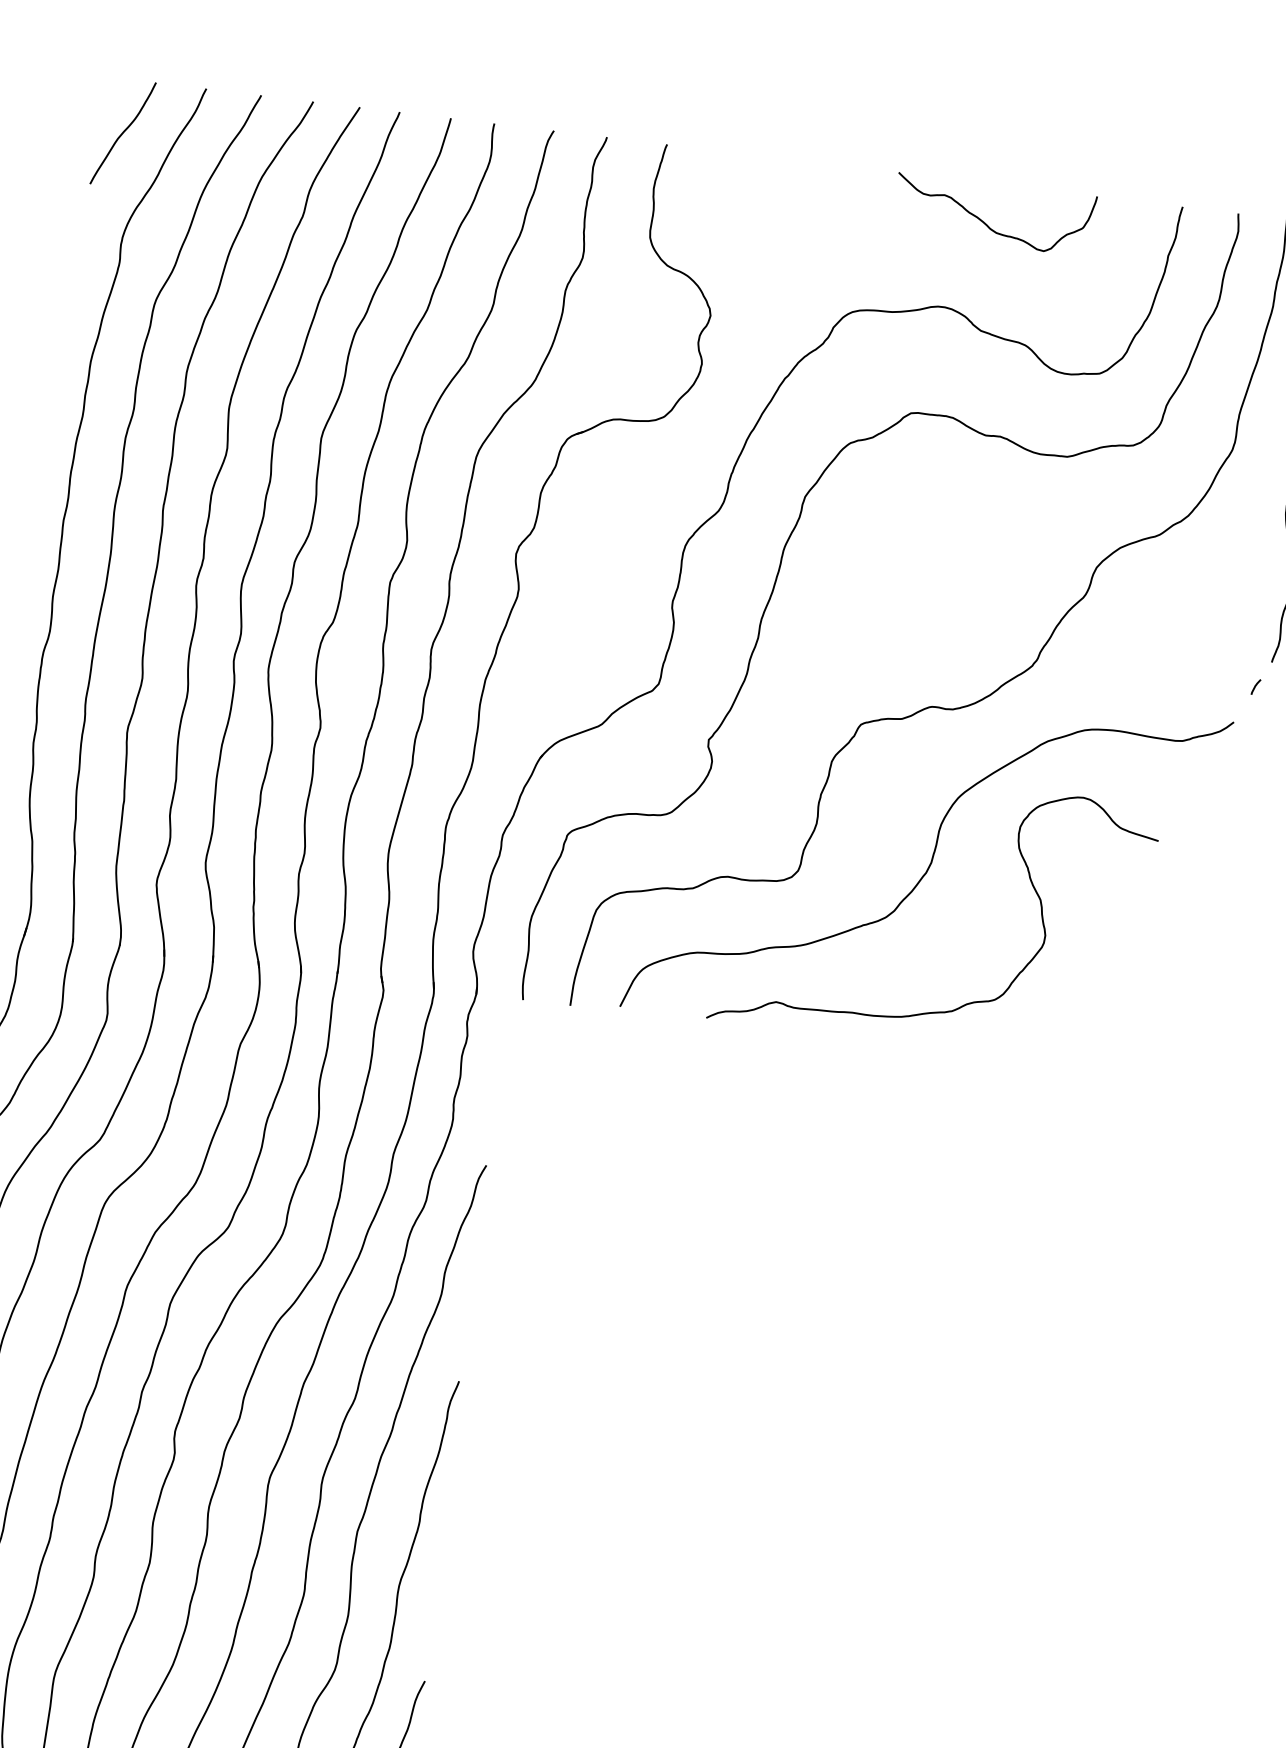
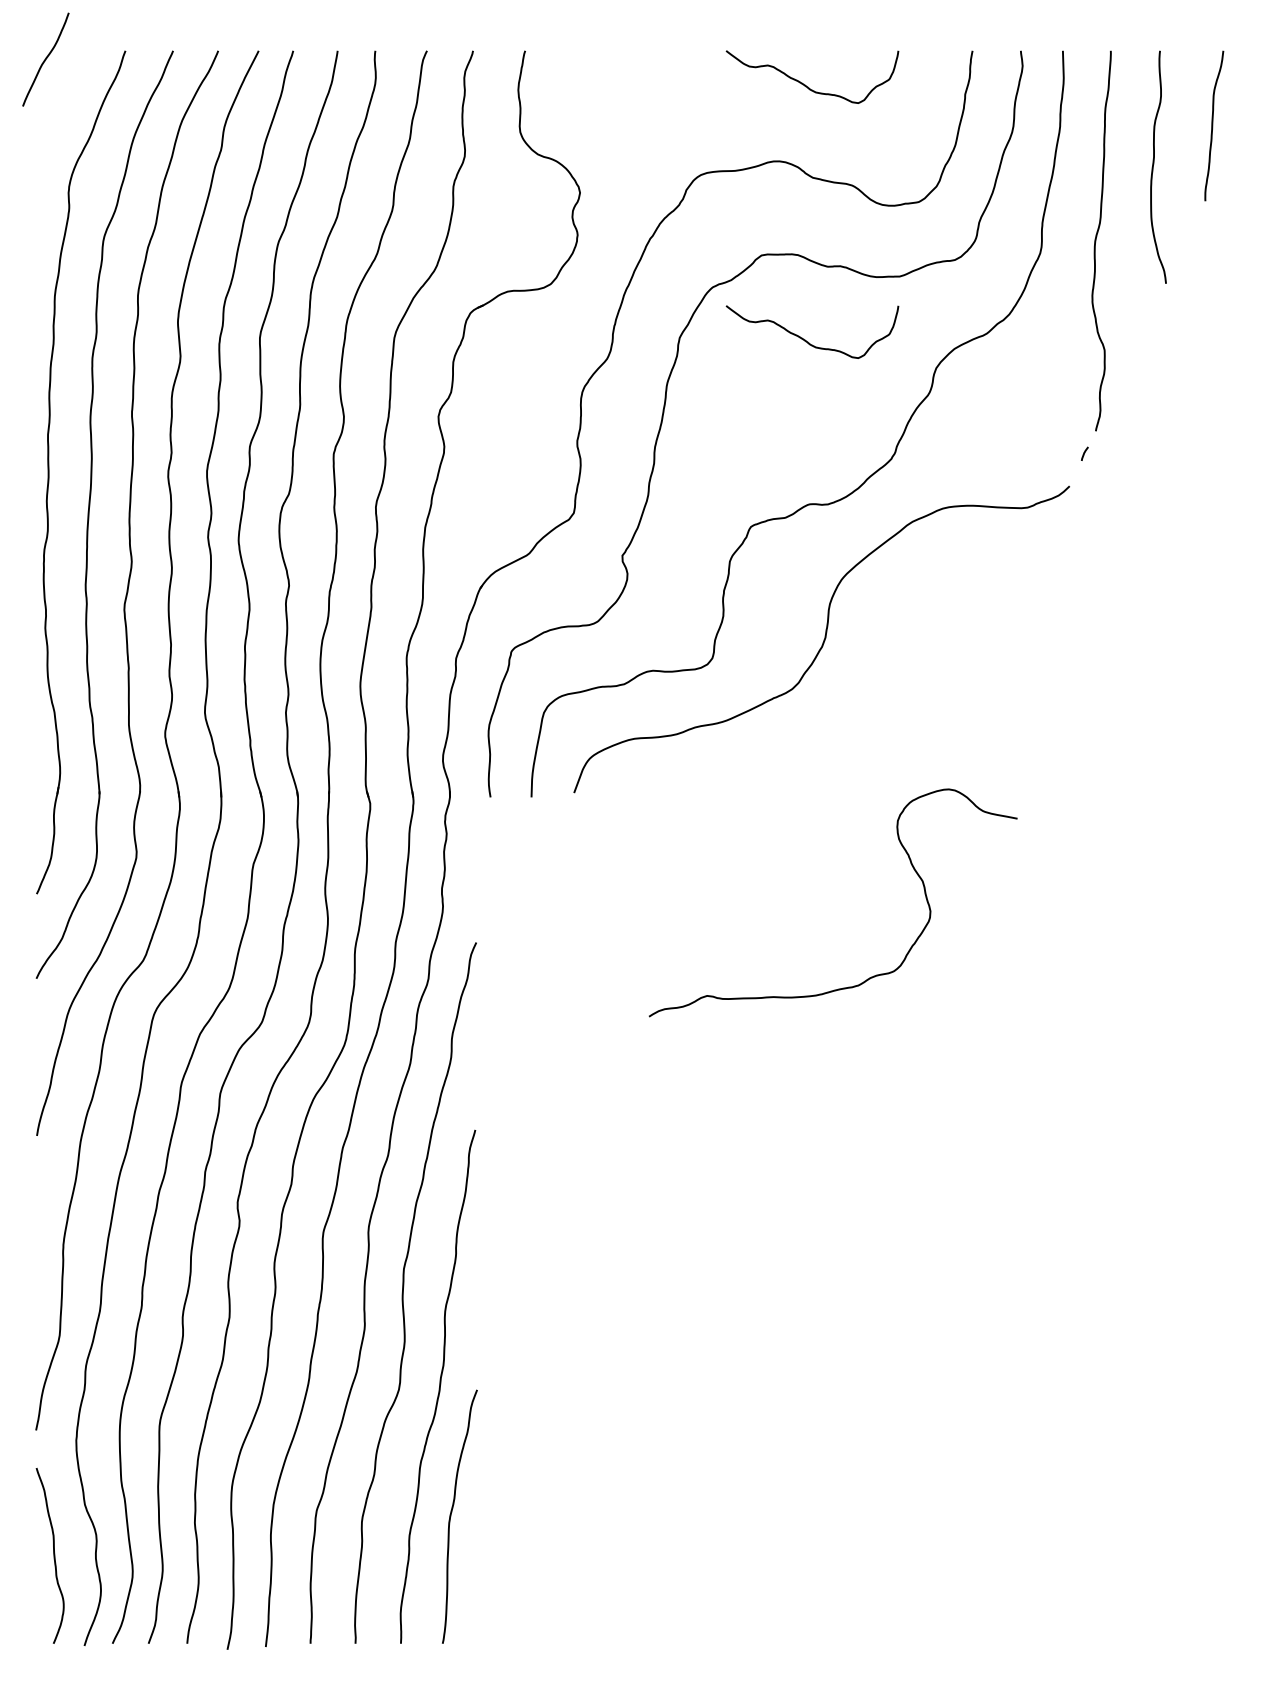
curve: (122, 133) -> (45, 59), moved
curve: (949, 516) -> (805, 339), added
curve: (965, 1003) -> (869, 977), moved

